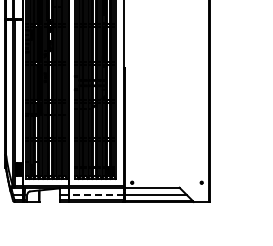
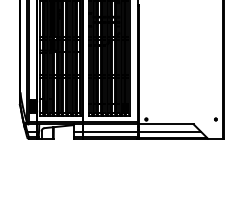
line: (95, 195) -> (109, 132), dashed -> solid

